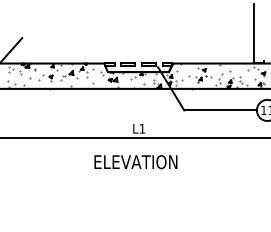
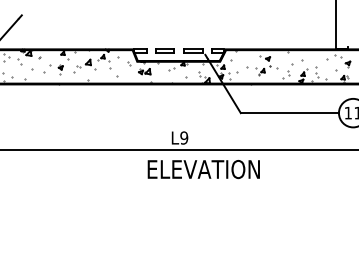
text: (142, 128) -> (184, 137), L1 -> L9
text: (135, 162) -> (203, 169), moved

